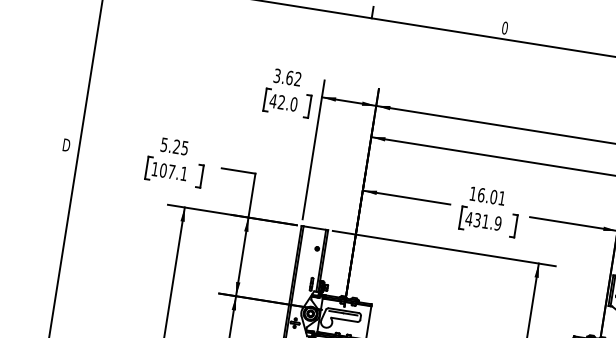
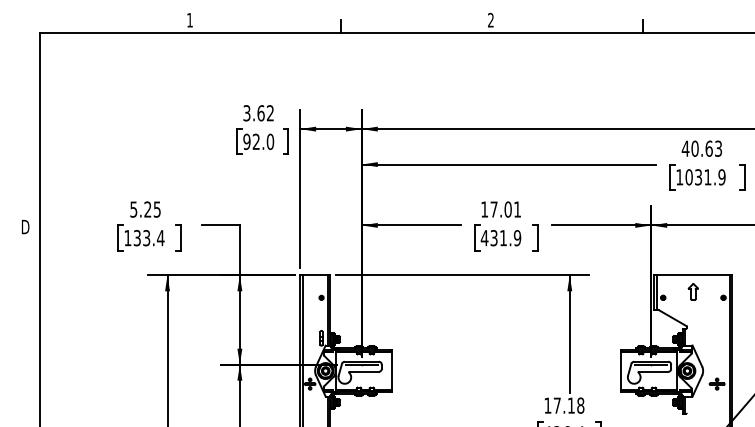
text: (504, 28) -> (490, 20), 0 -> 2
text: (272, 100) -> (246, 141), 42.0 -> 92.0
text: (173, 172) -> (148, 238), 107.1 -> 133.4
text: (480, 195) -> (493, 209), 16.01 -> 17.01

